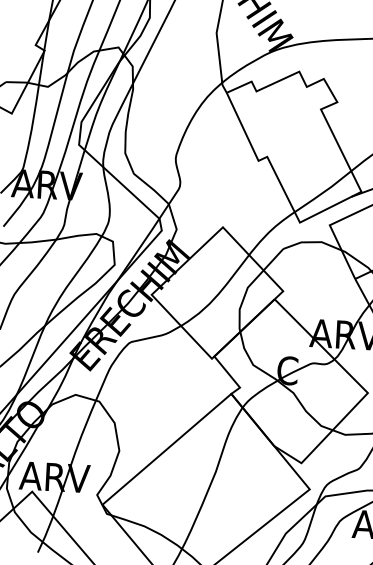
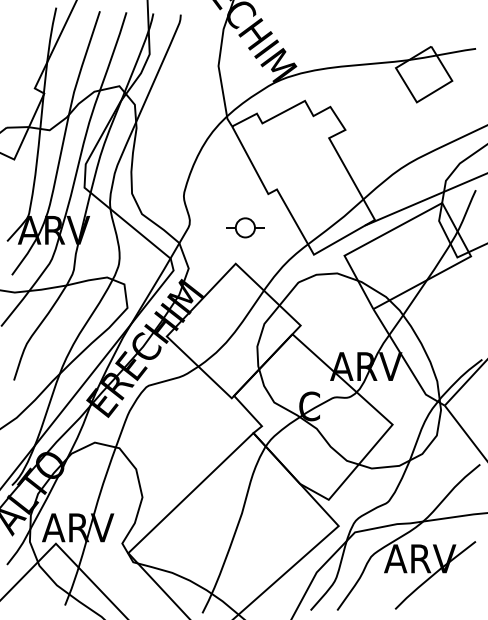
part: (234, 192) -> (245, 227), added

